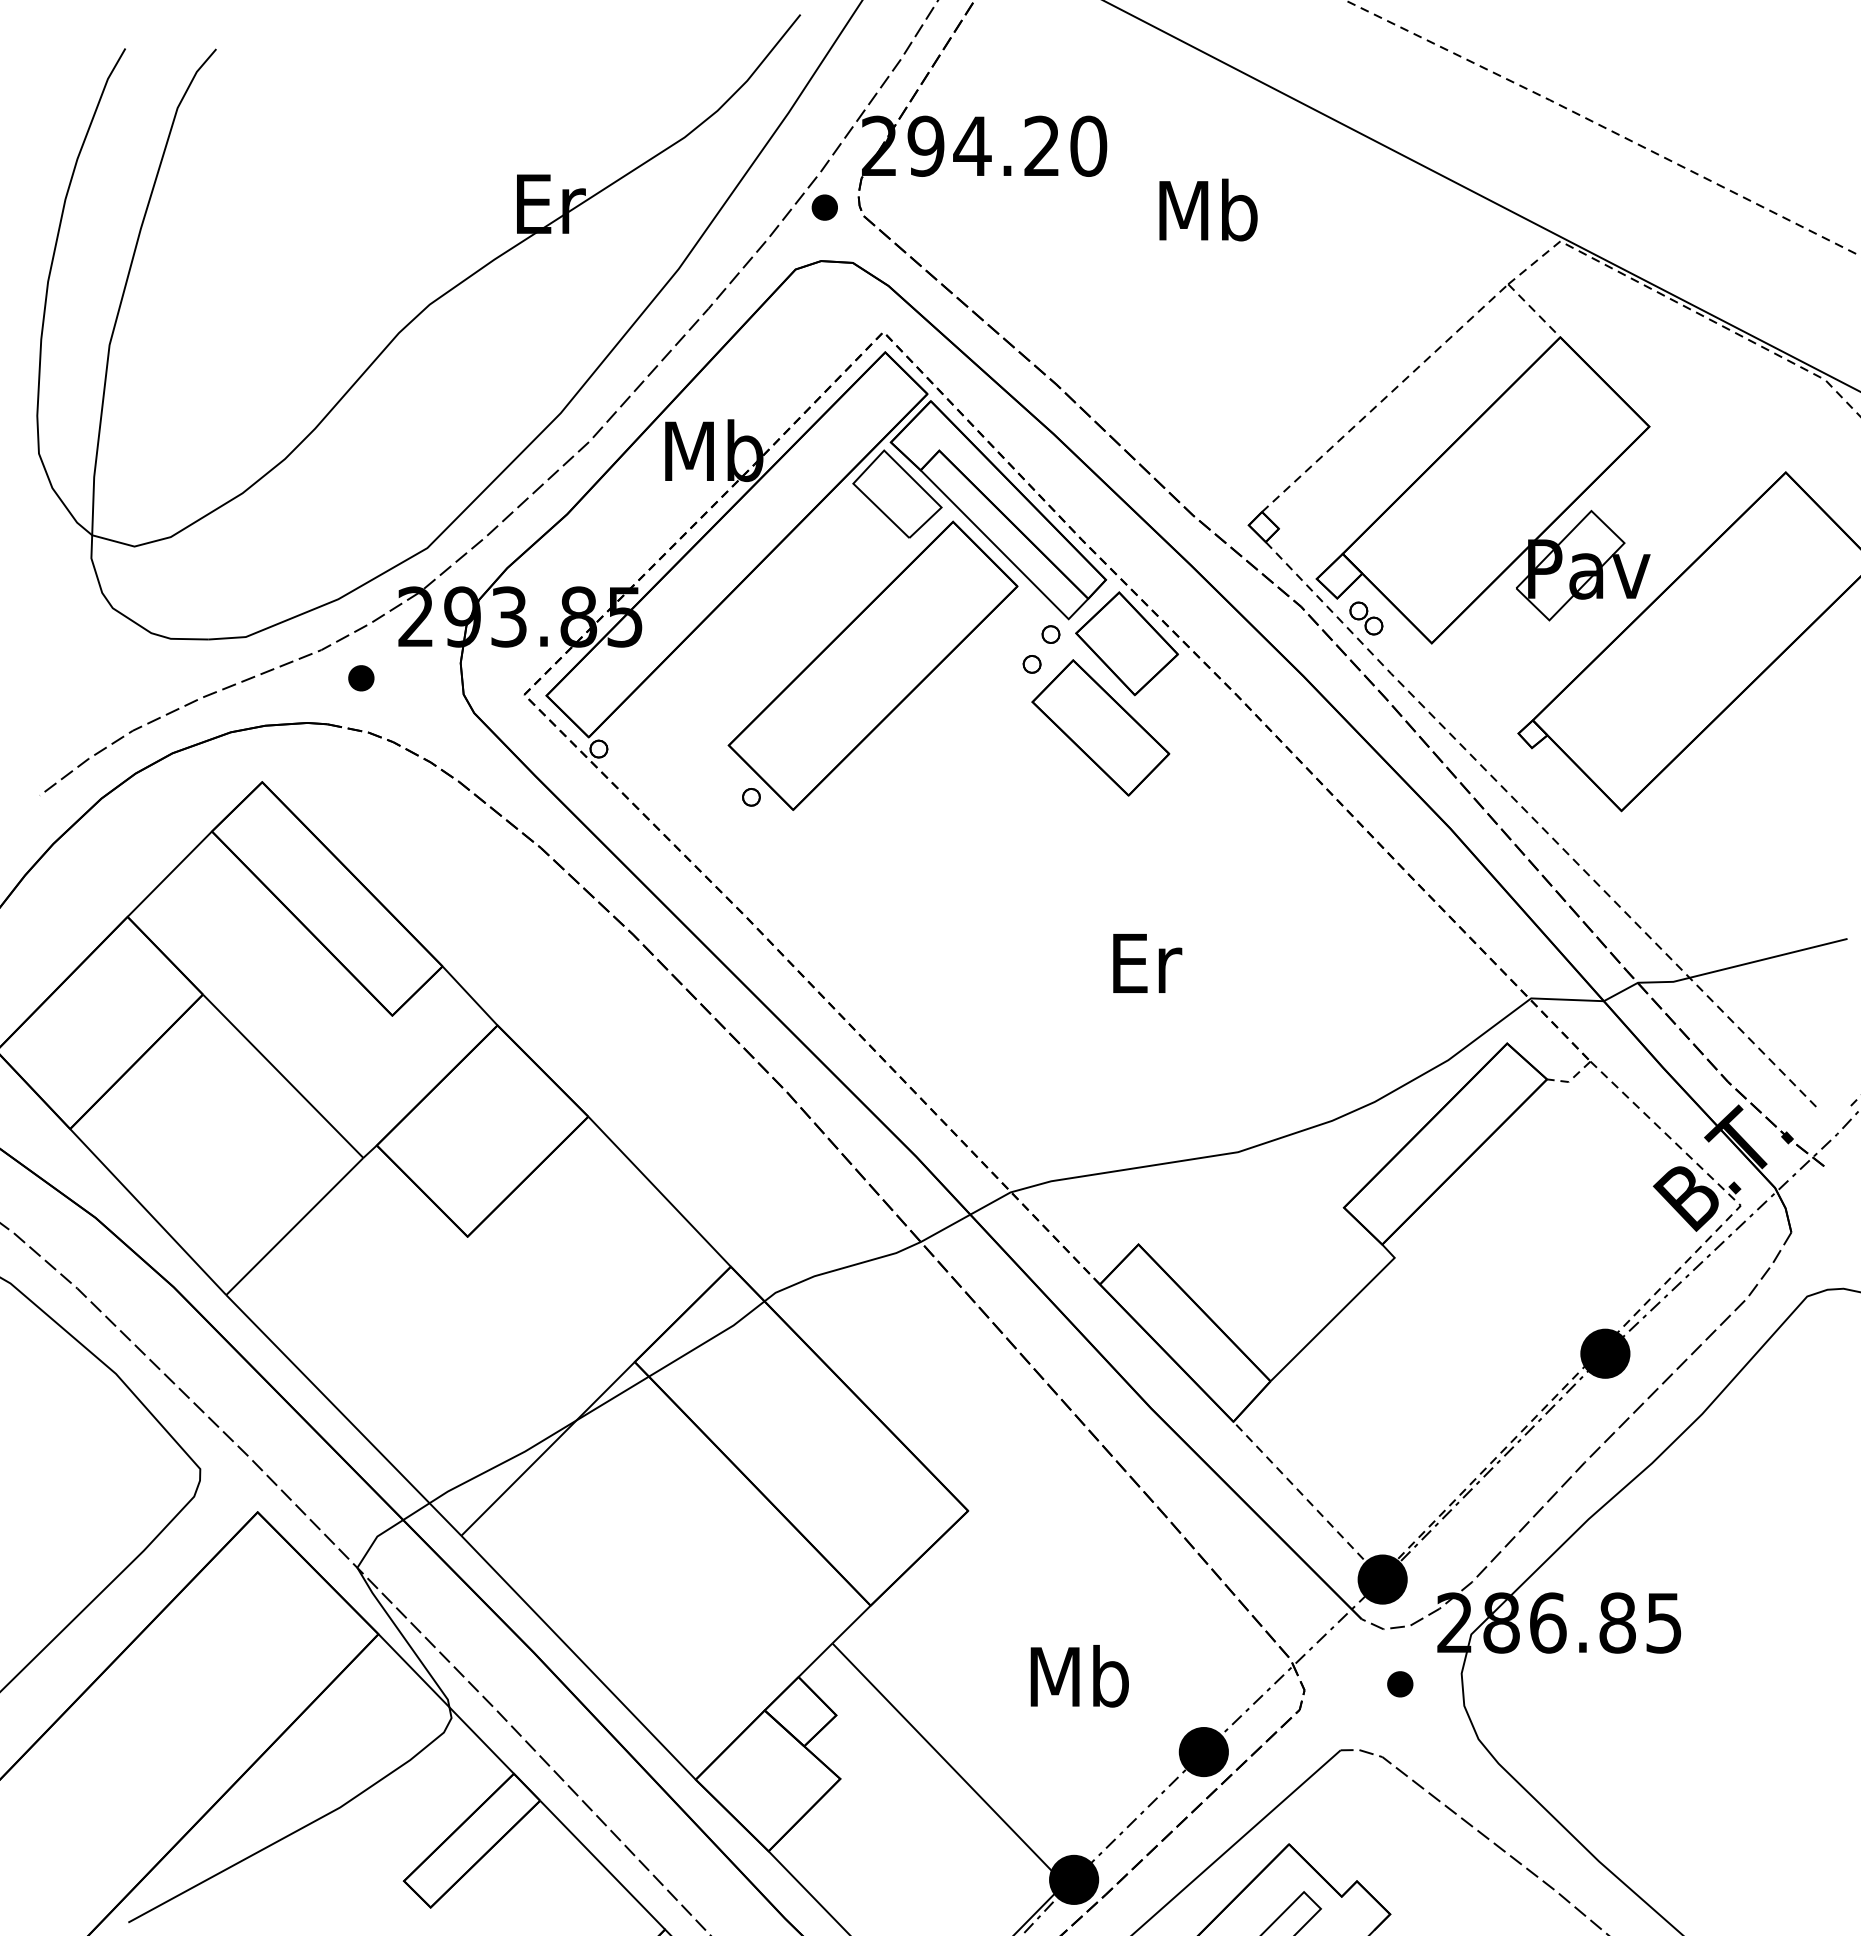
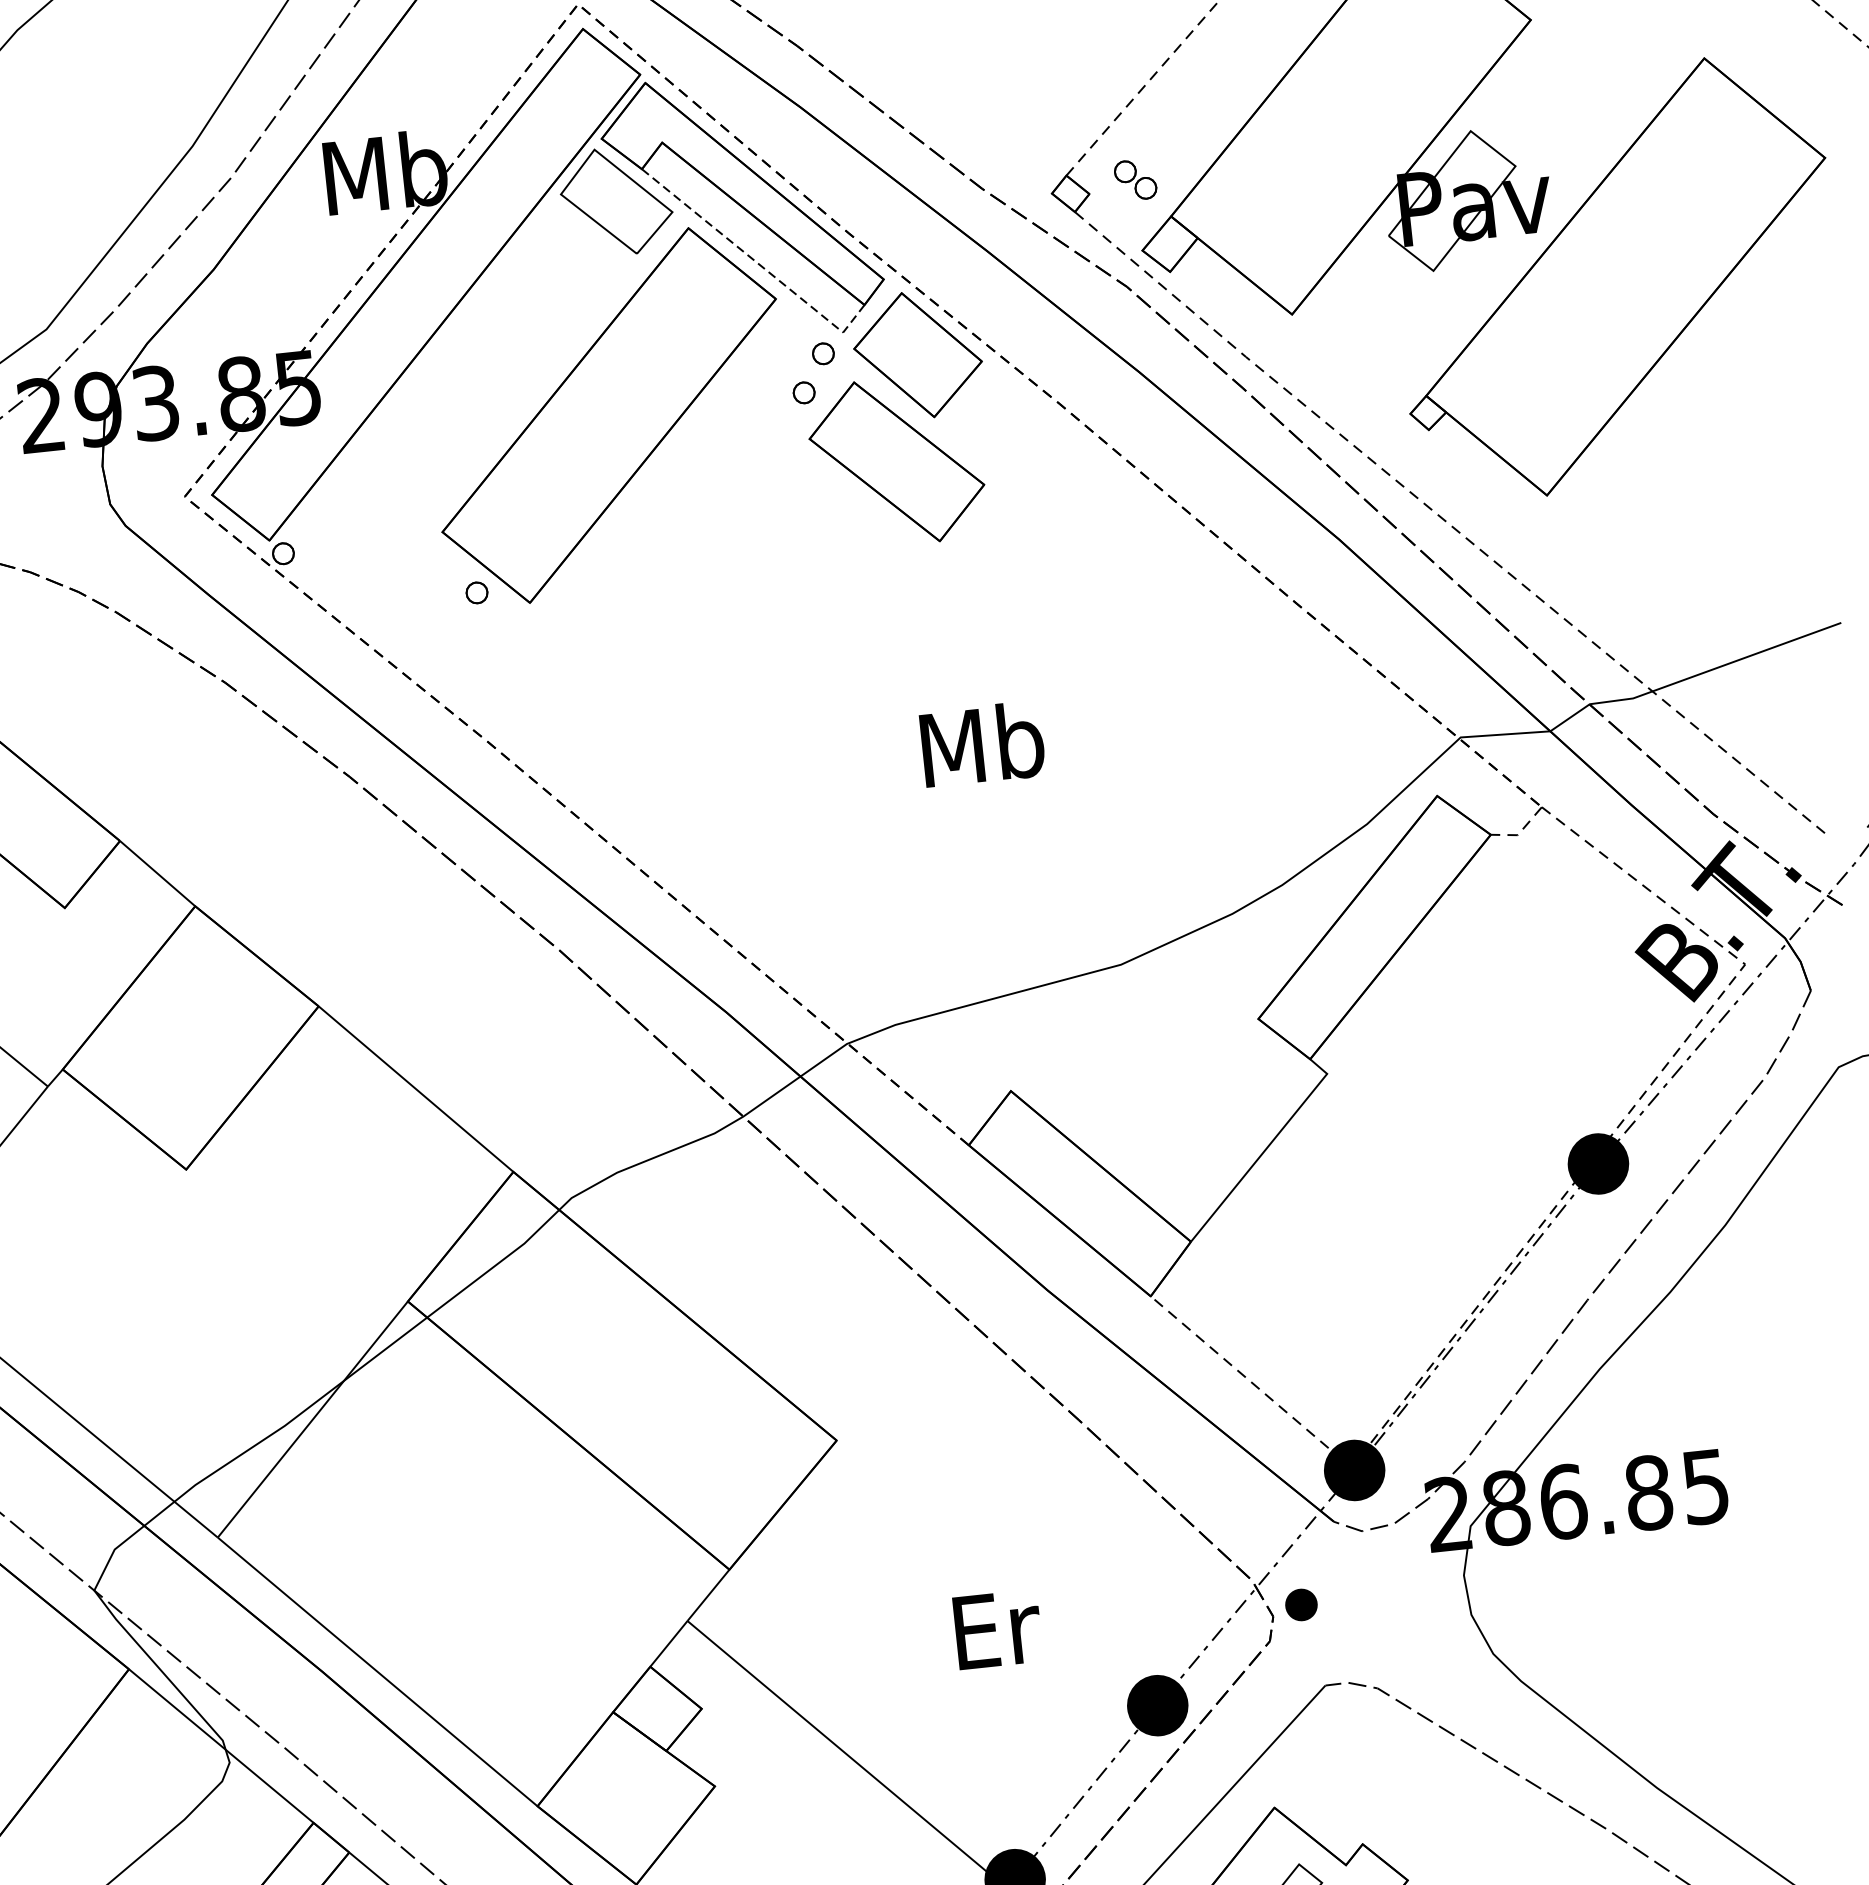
line: (1005, 555) -> (757, 262), solid -> dashed
part: (1366, 618) -> (1135, 179), moved
text: (1145, 962) -> (982, 743), Er -> Mb
text: (1079, 1675) -> (995, 1627), Mb -> Er
part: (1400, 1684) -> (1301, 1605), moved

